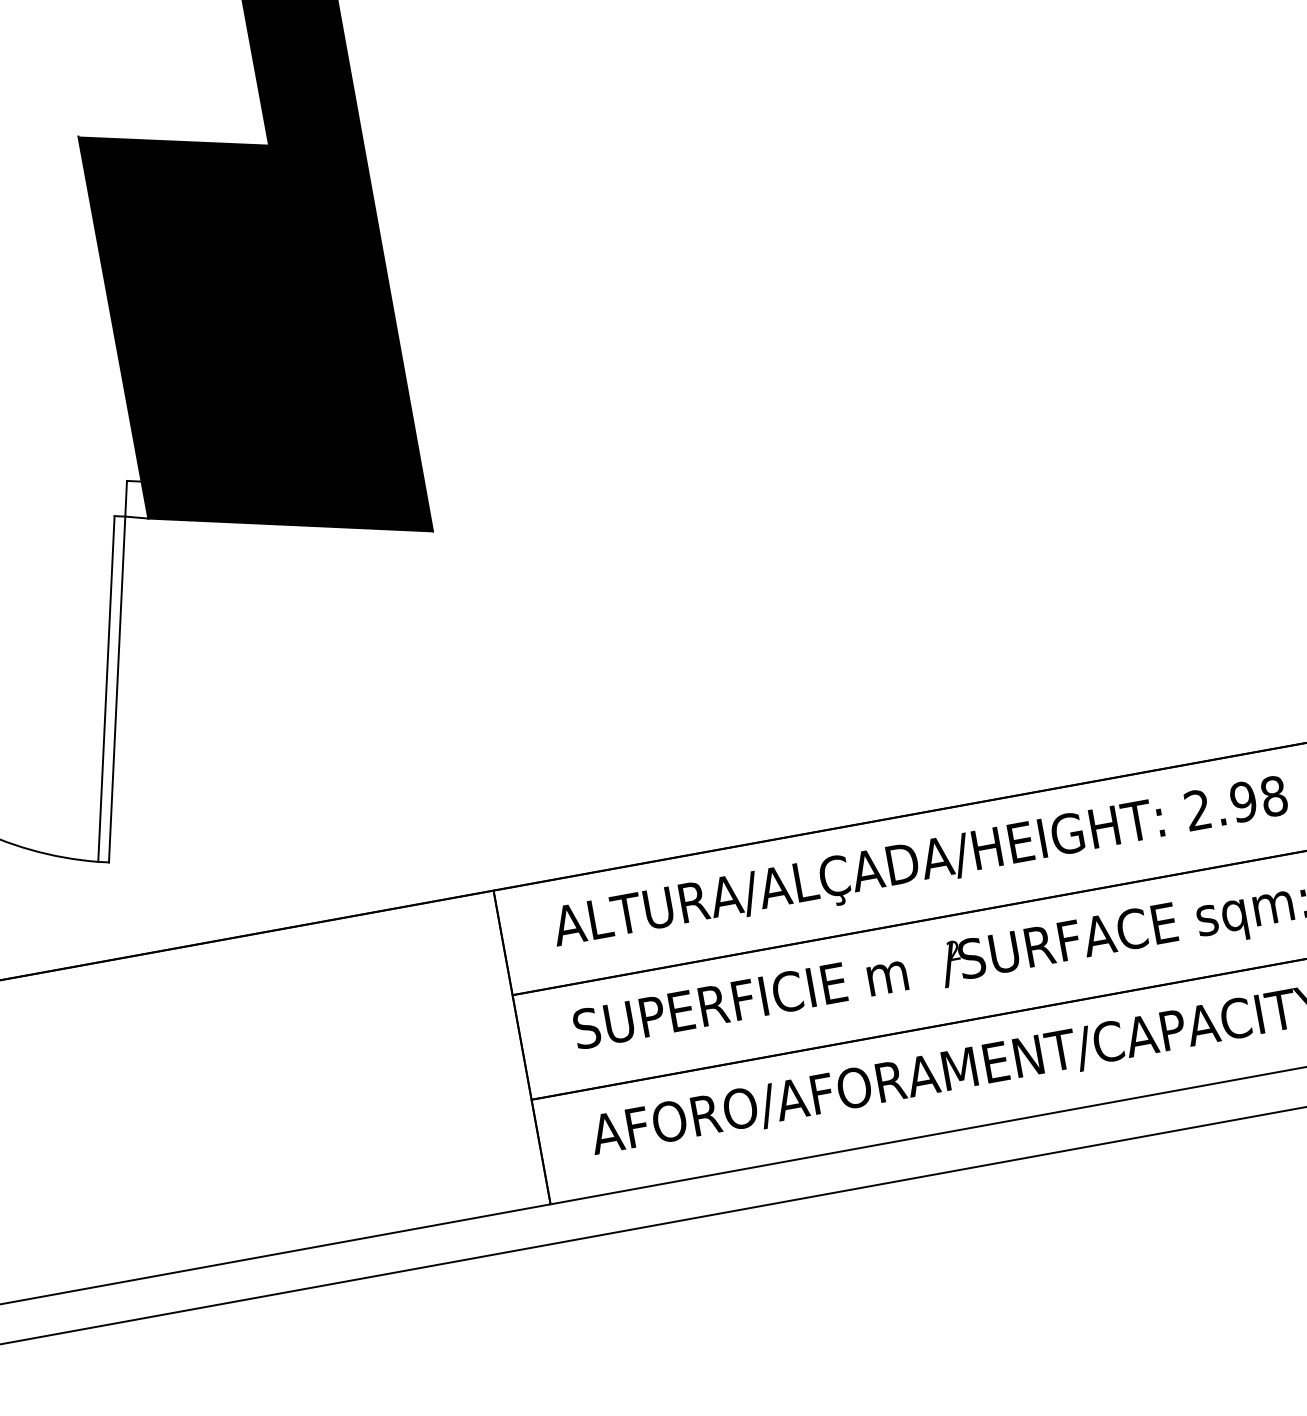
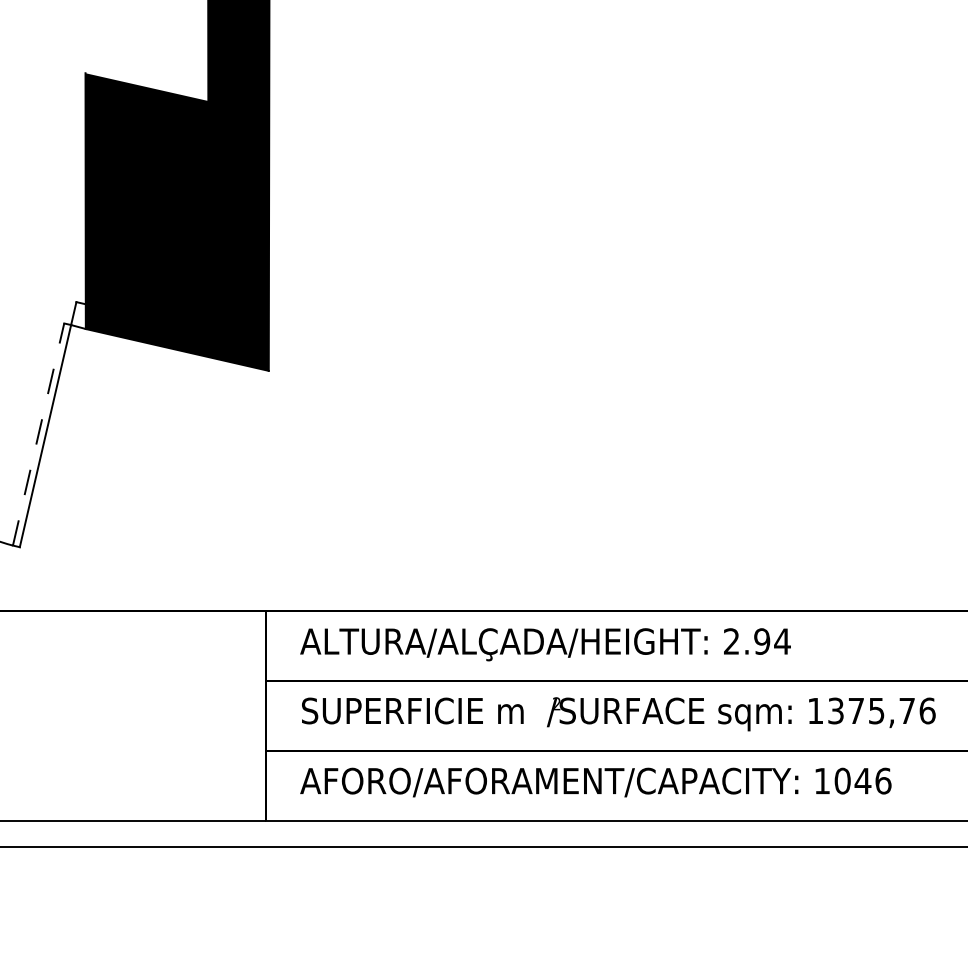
line: (106, 688) -> (38, 434), solid -> dashed
text: (1273, 796) -> (782, 641), 2.98 -> 2.94

